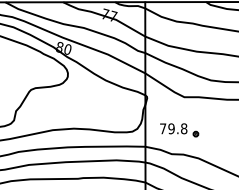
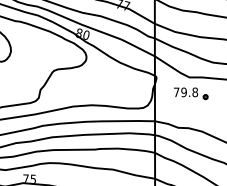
part: (179, 130) -> (191, 93), moved

